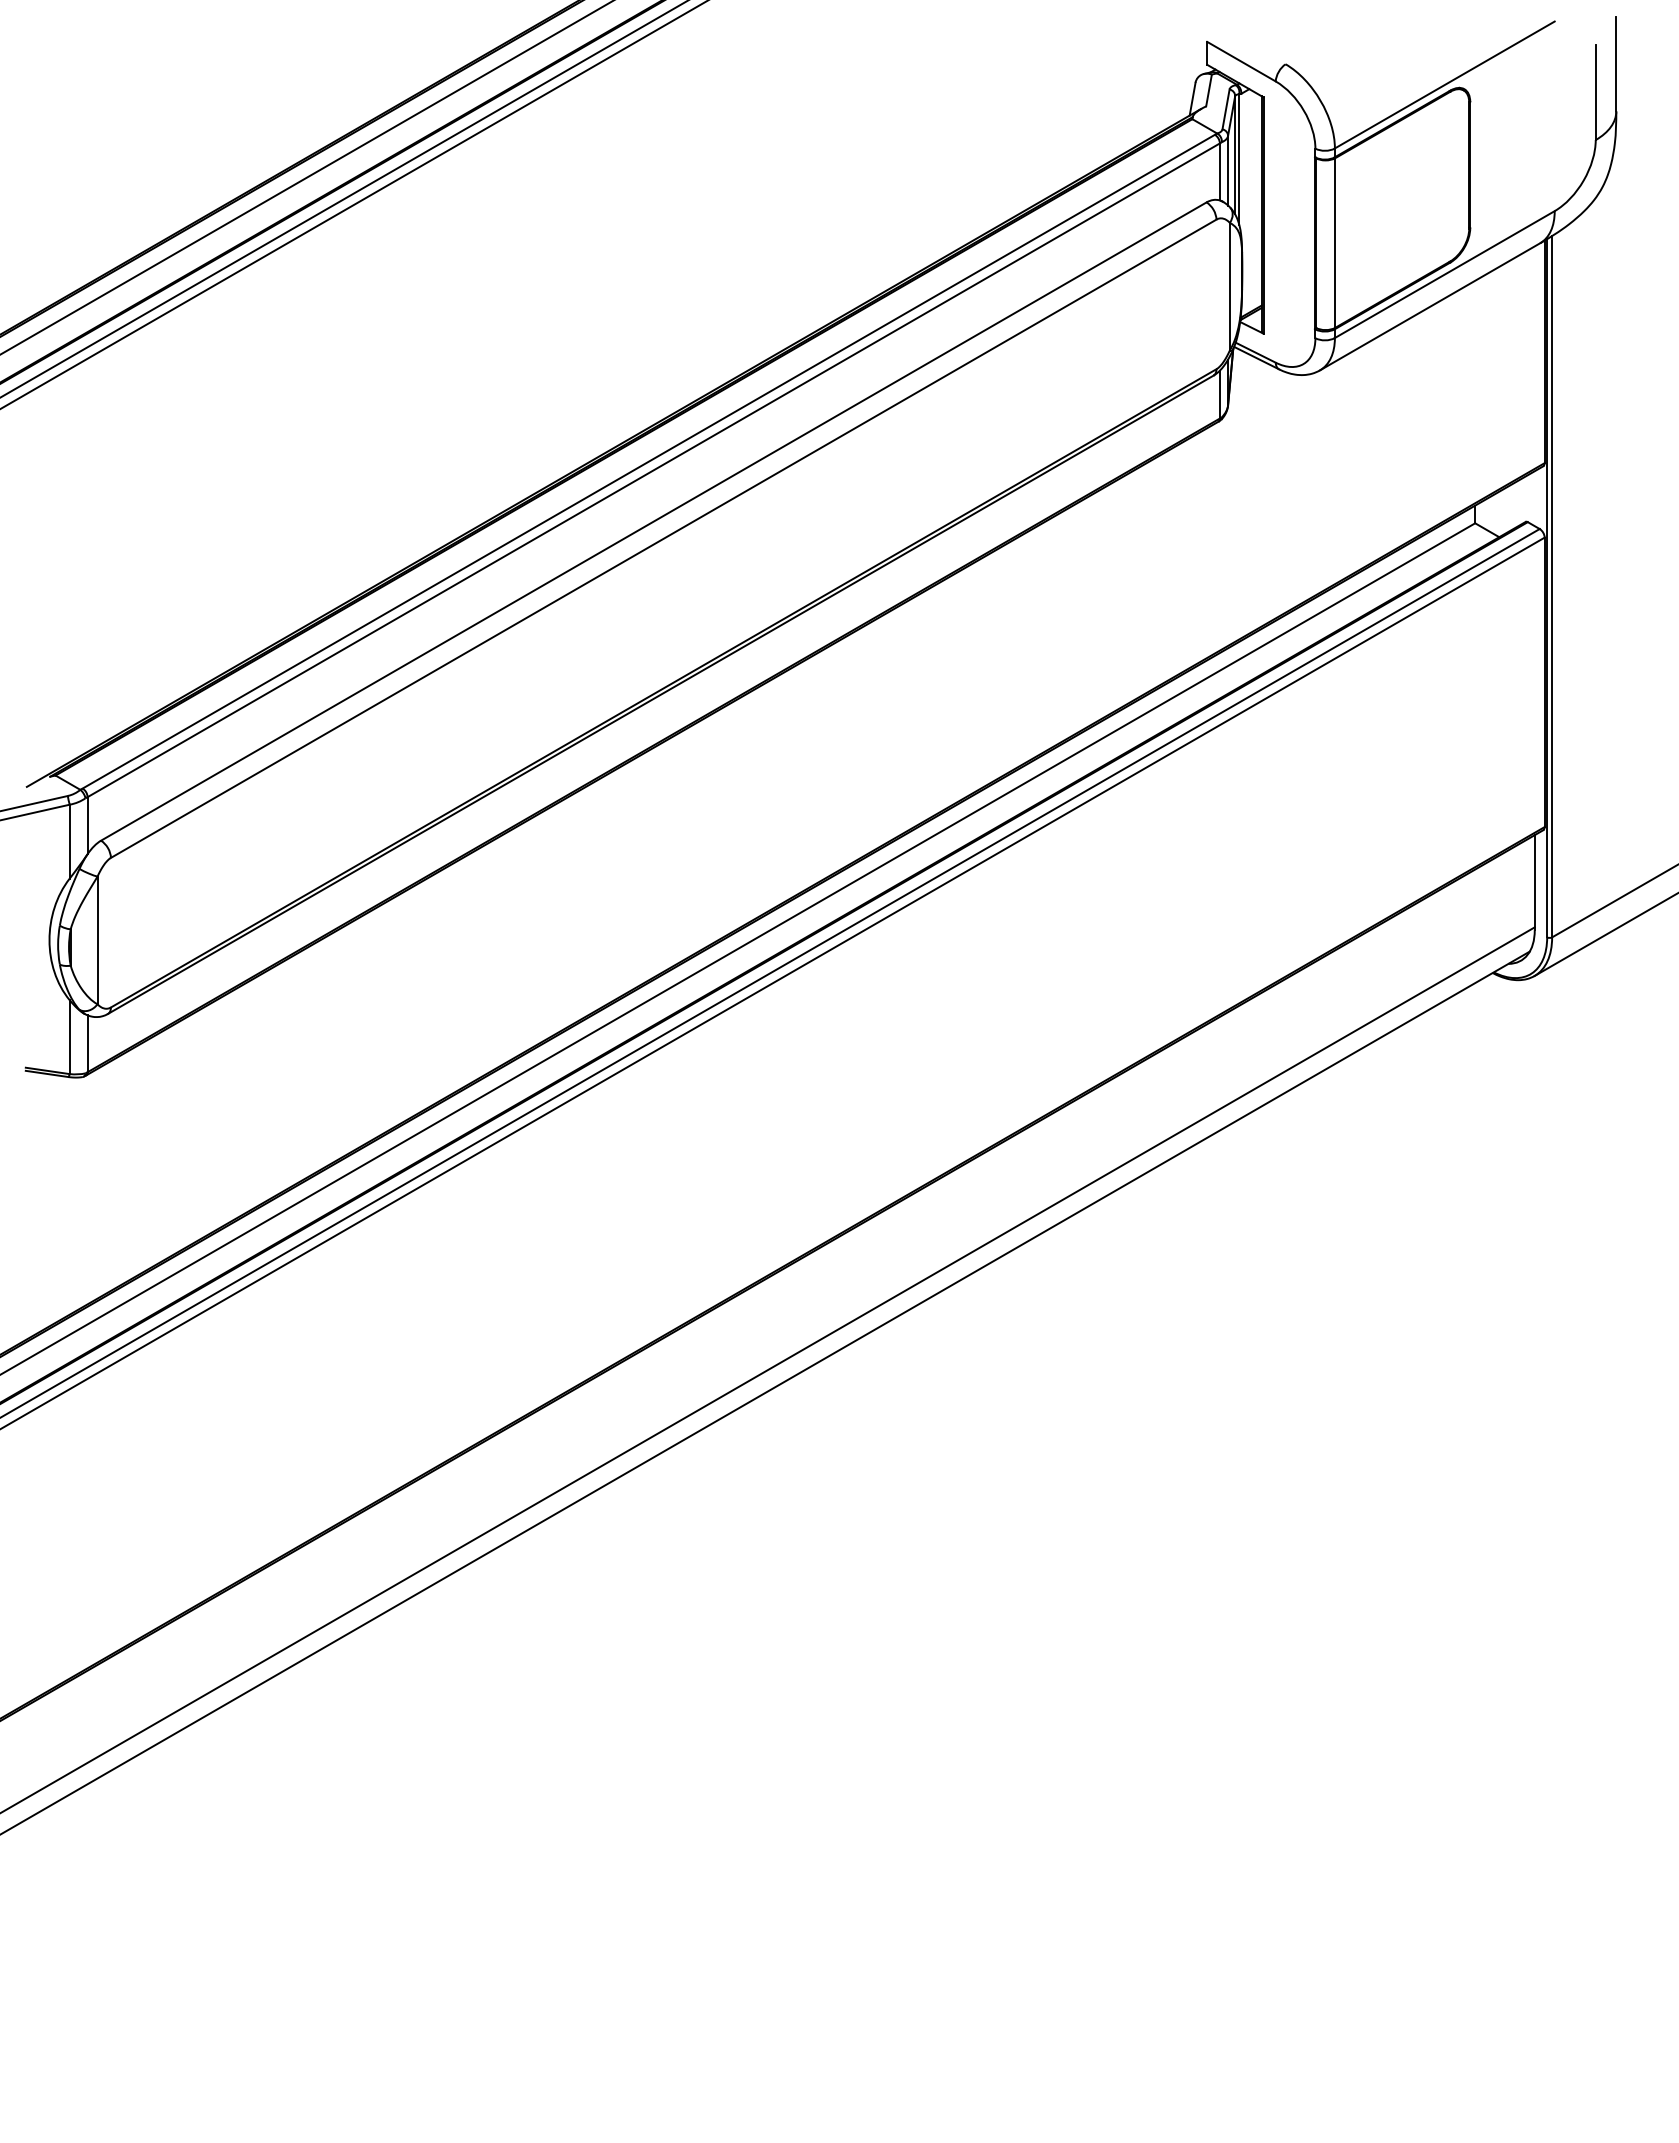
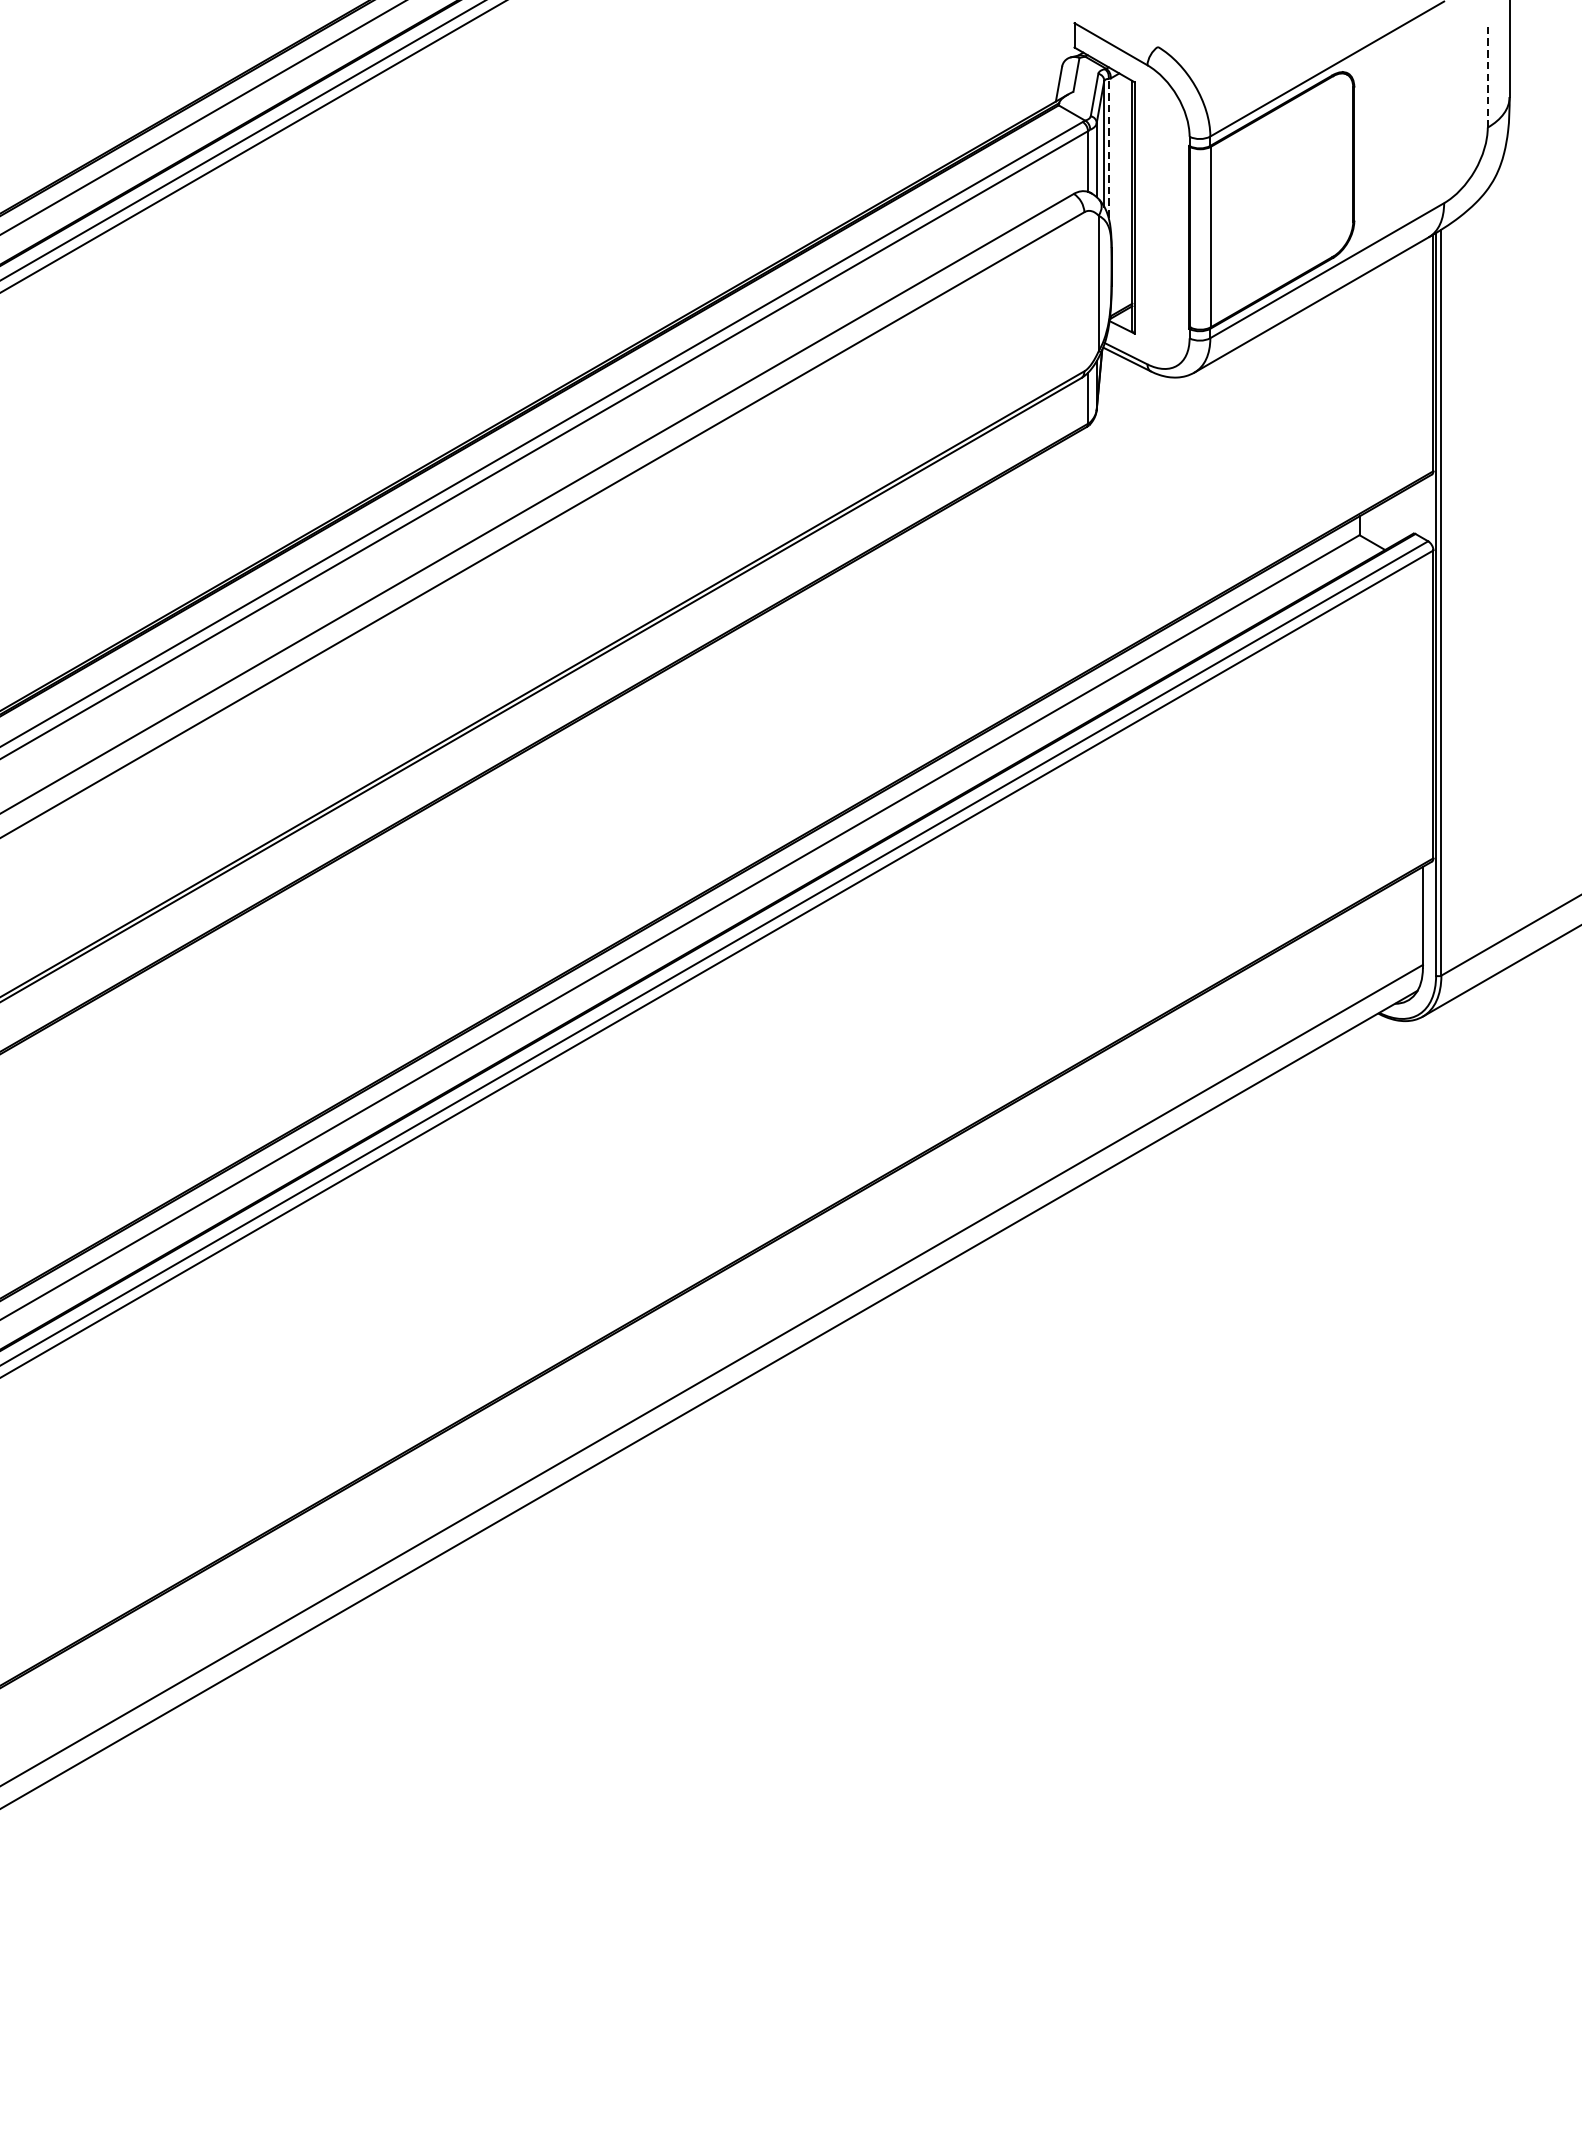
line: (1595, 93) -> (1487, 78), solid -> dashed
line: (1239, 159) -> (1108, 148), solid -> dashed

